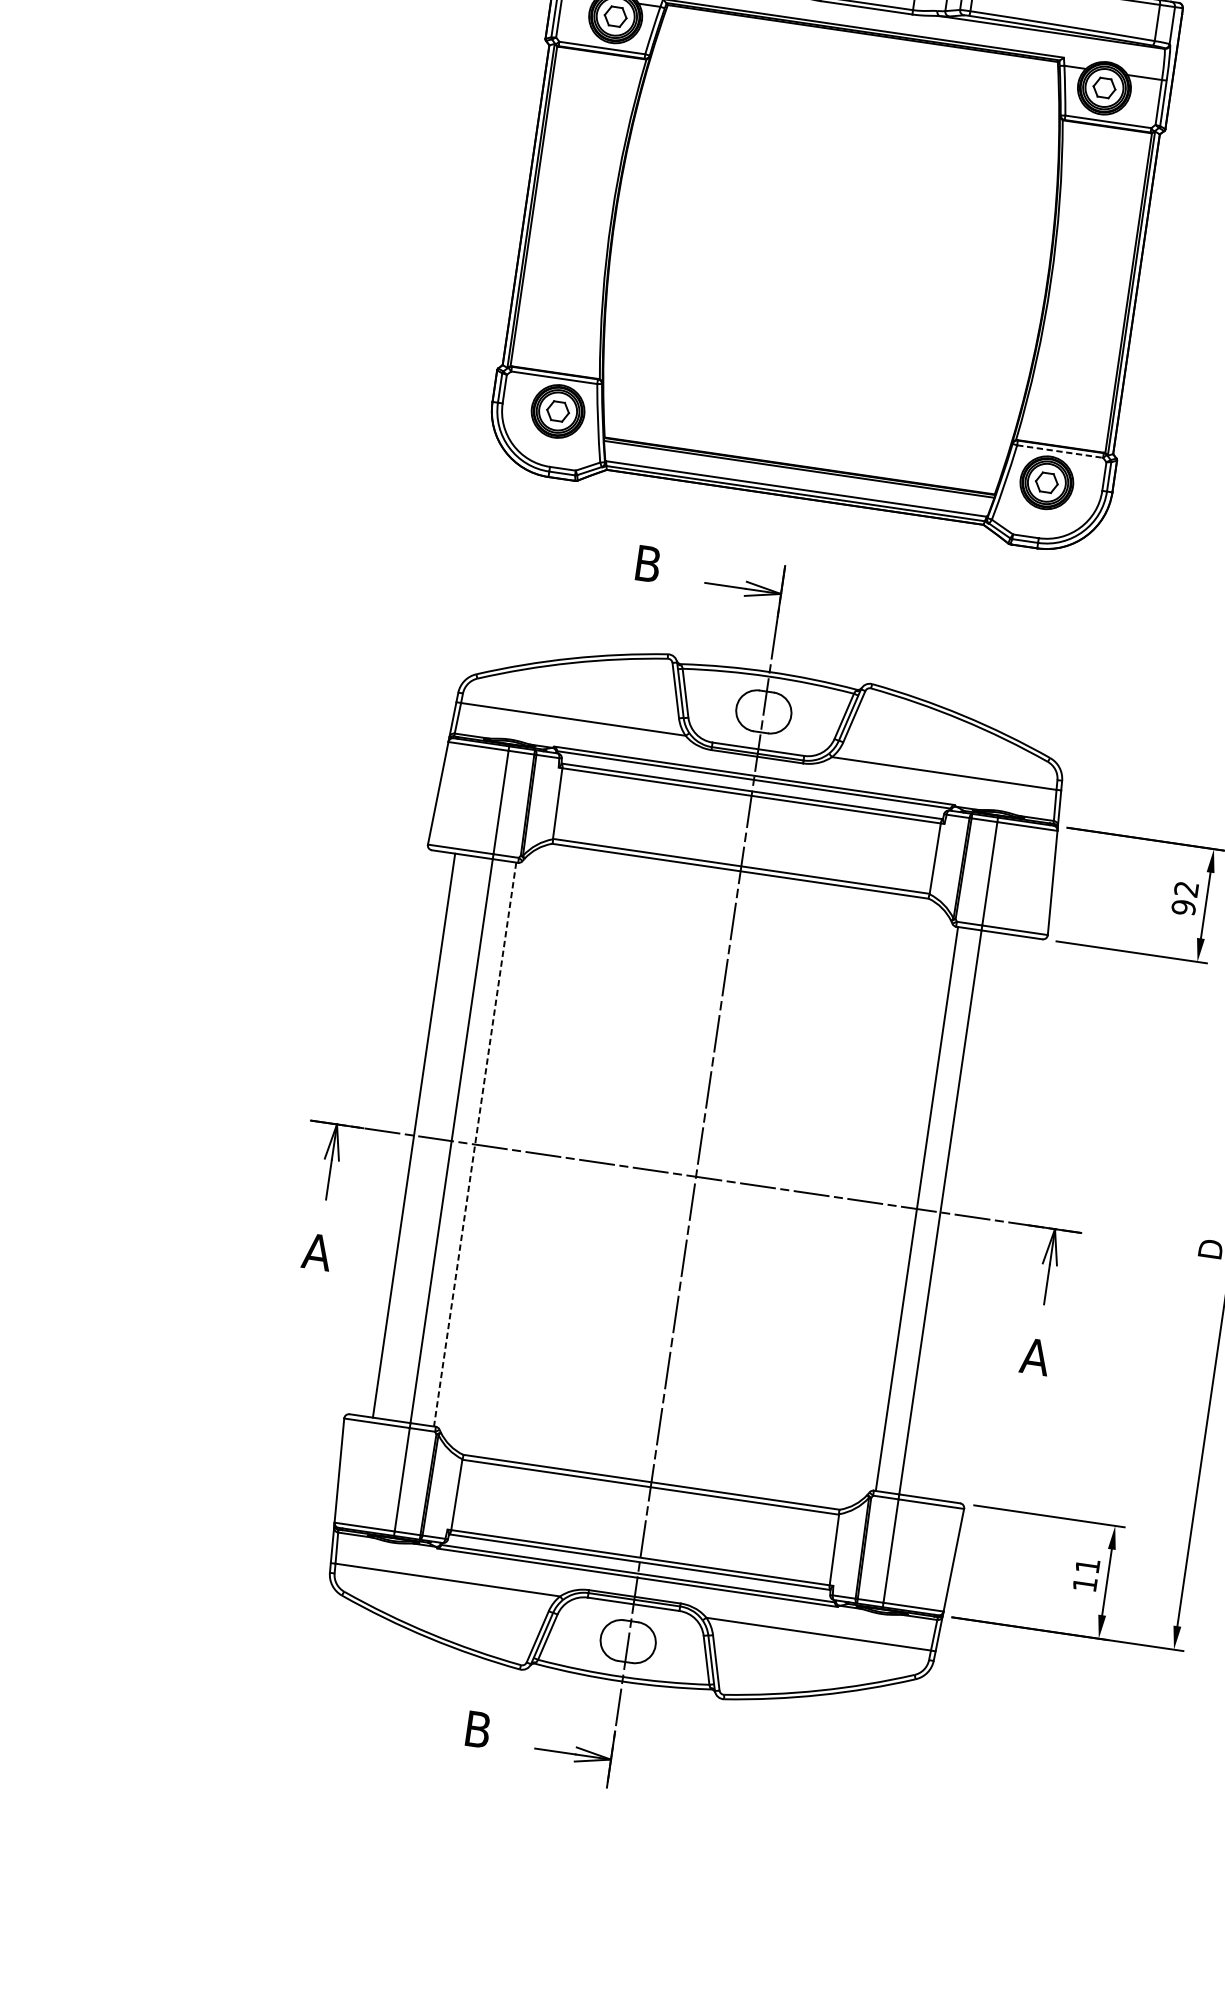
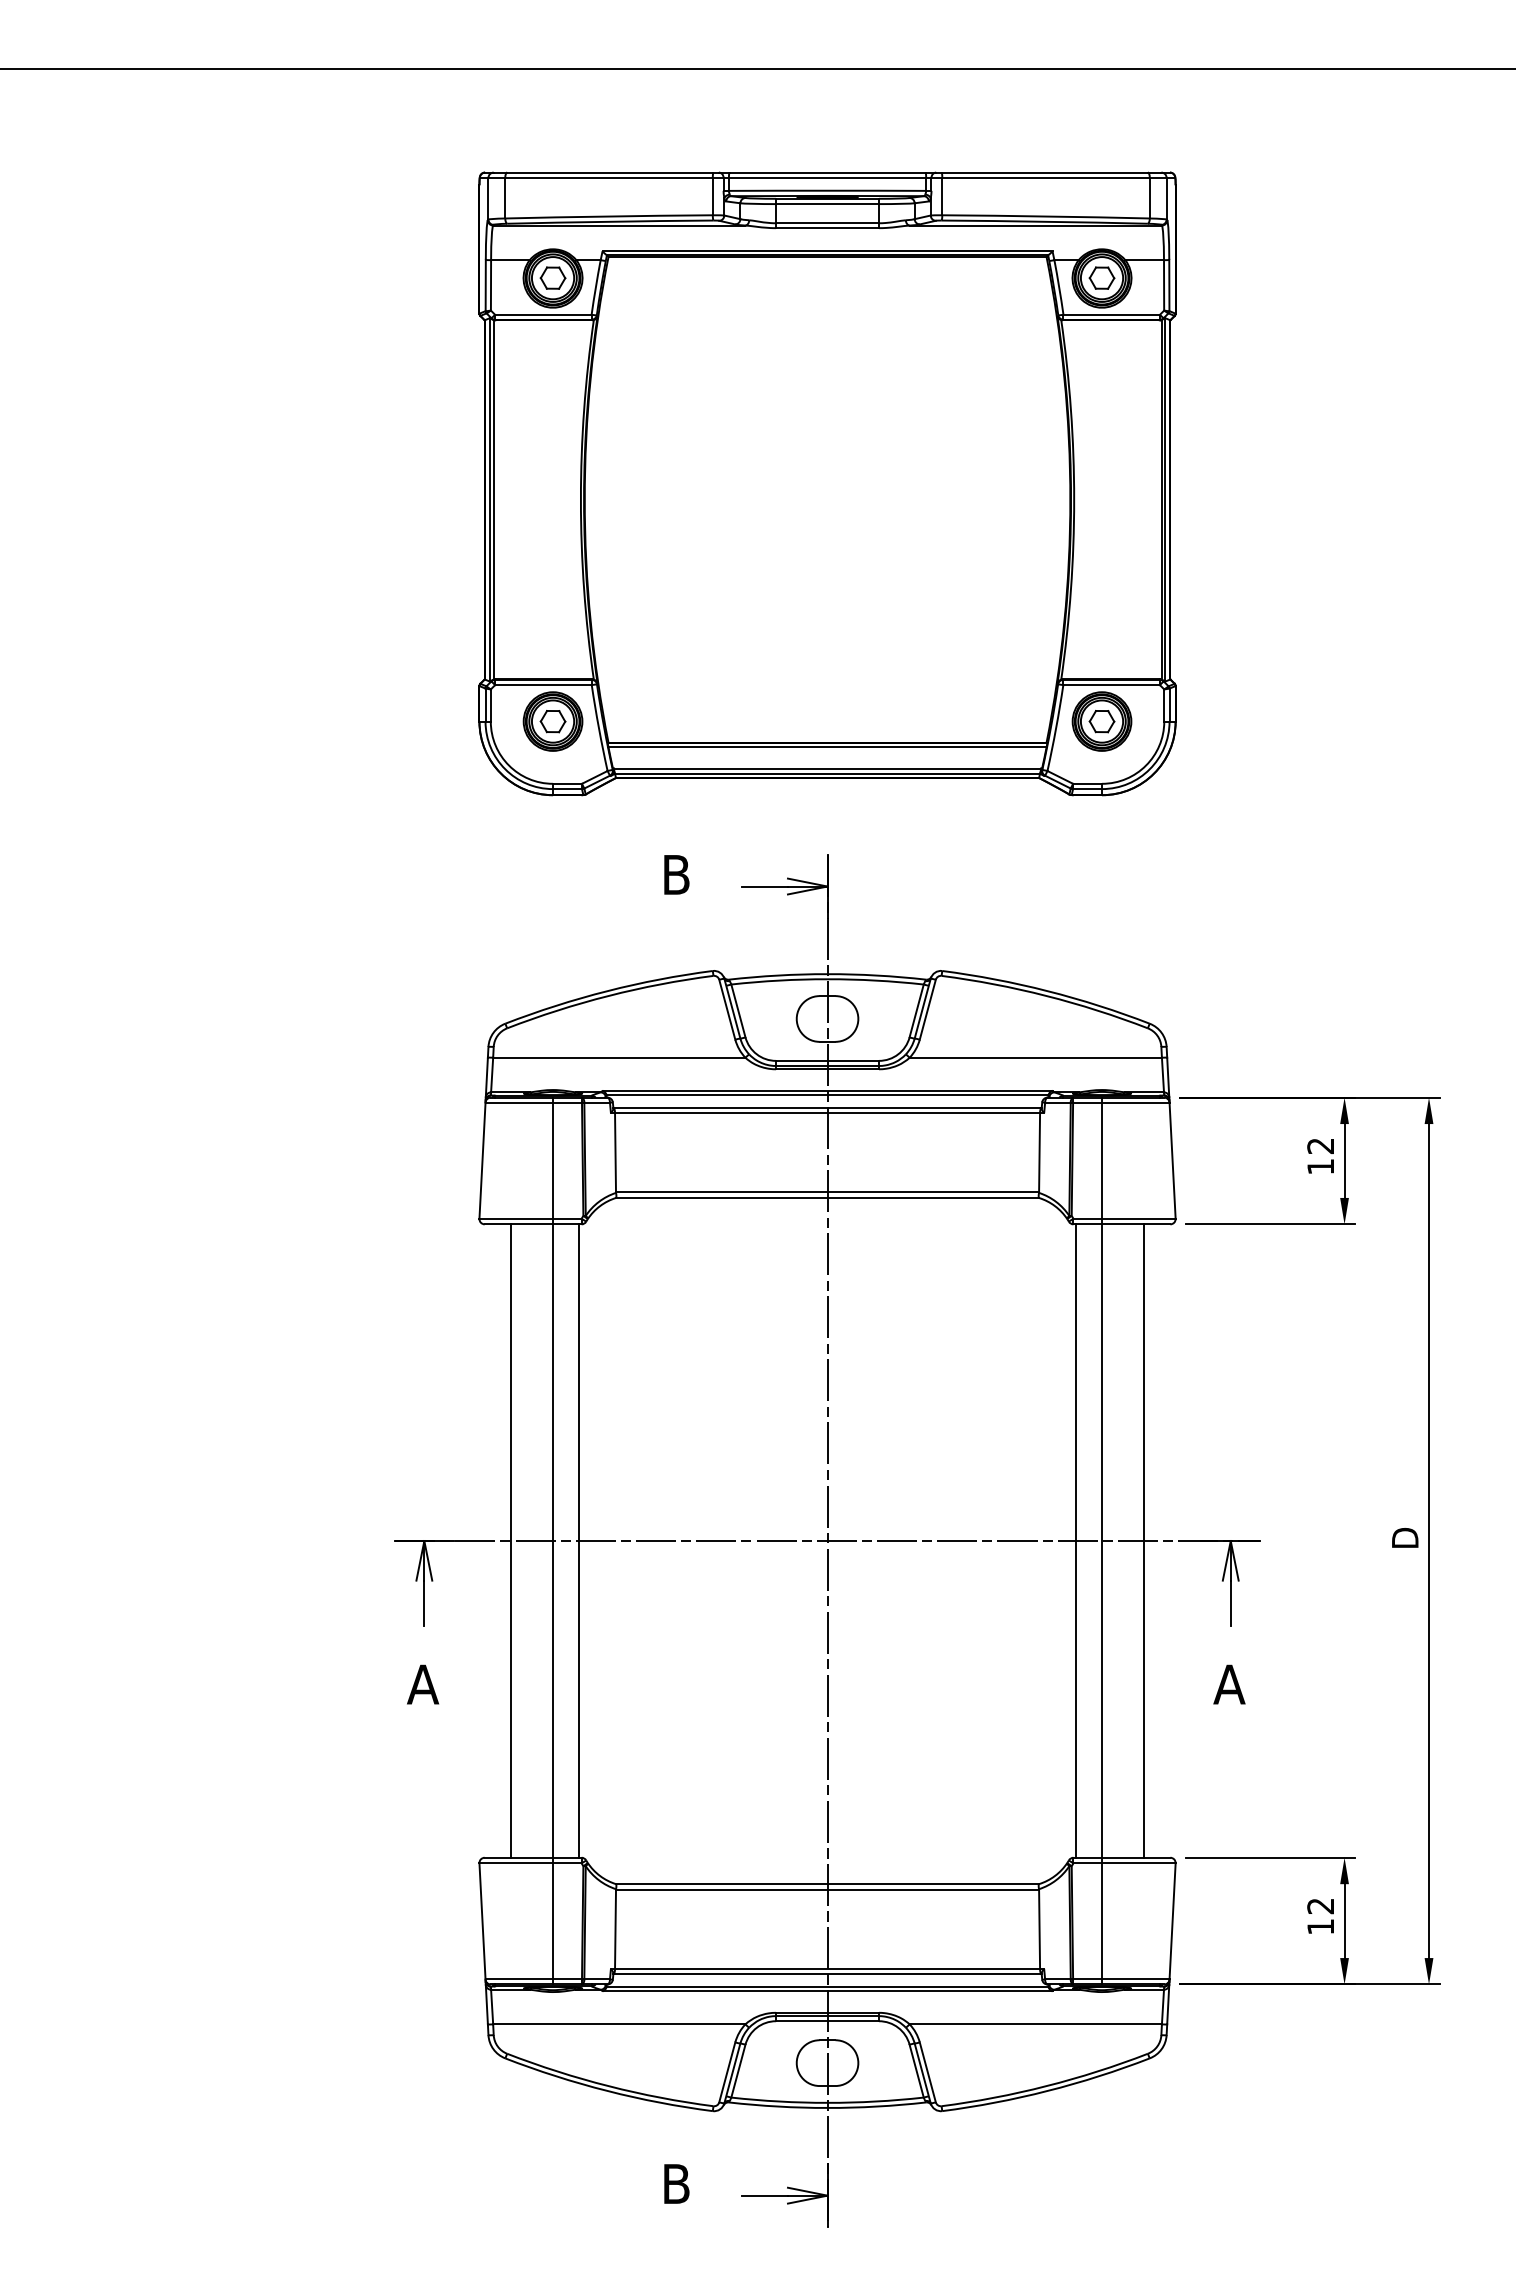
line: (1060, 452) -> (1112, 685), dashed -> solid
text: (1183, 907) -> (1320, 1166), 92 -> 12
line: (475, 1144) -> (579, 1541), dashed -> solid
line: (978, 1217) -> (1144, 1540), added
text: (1087, 1566) -> (1320, 1906), 11 -> 12

